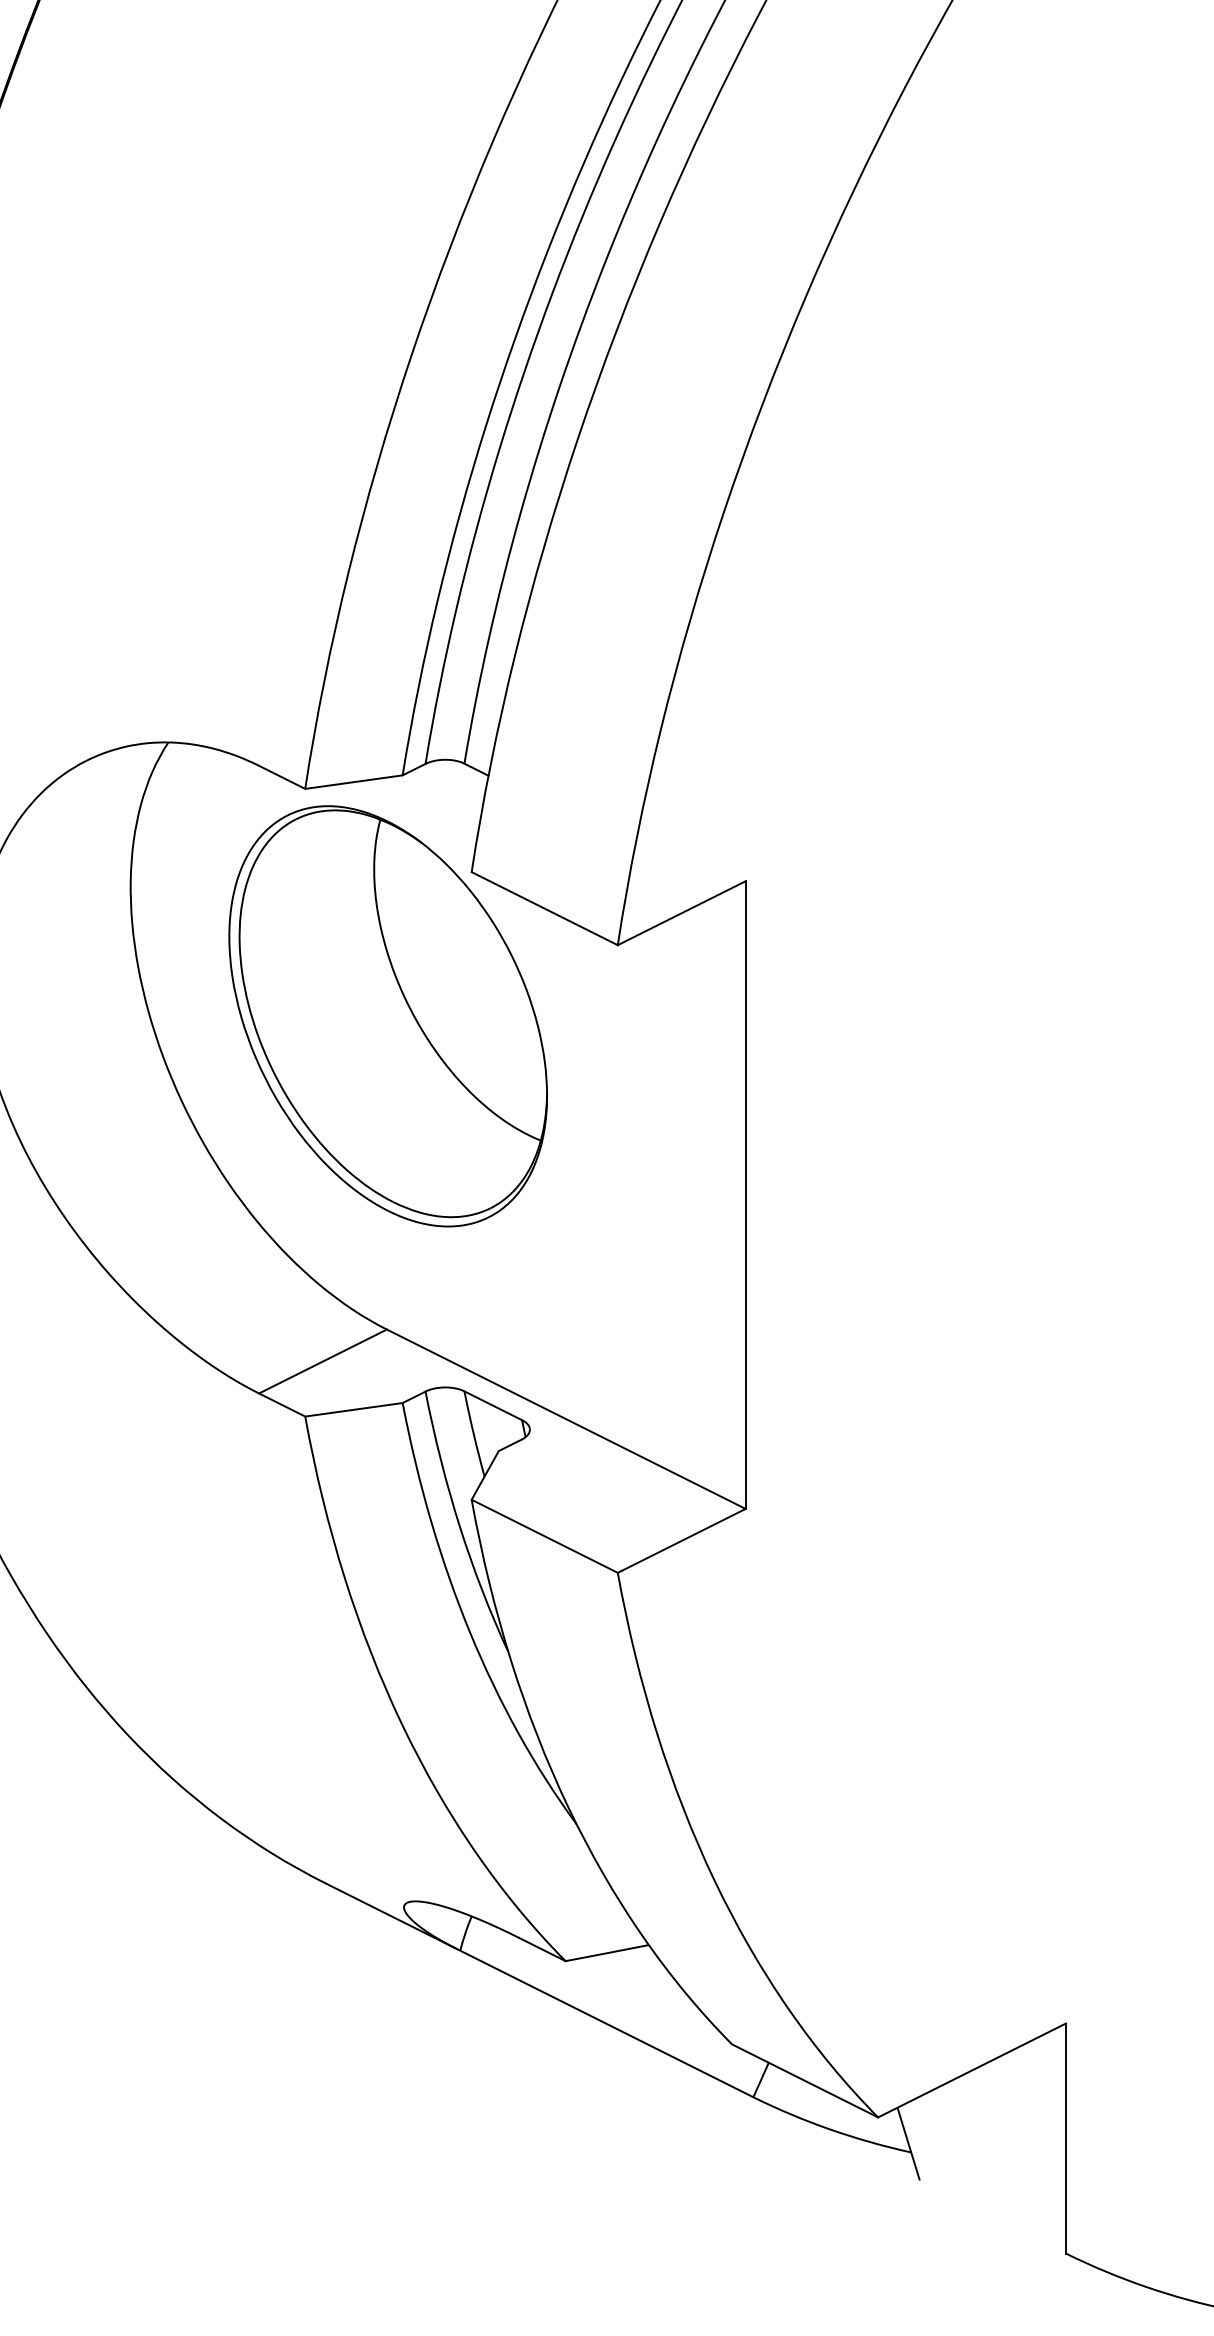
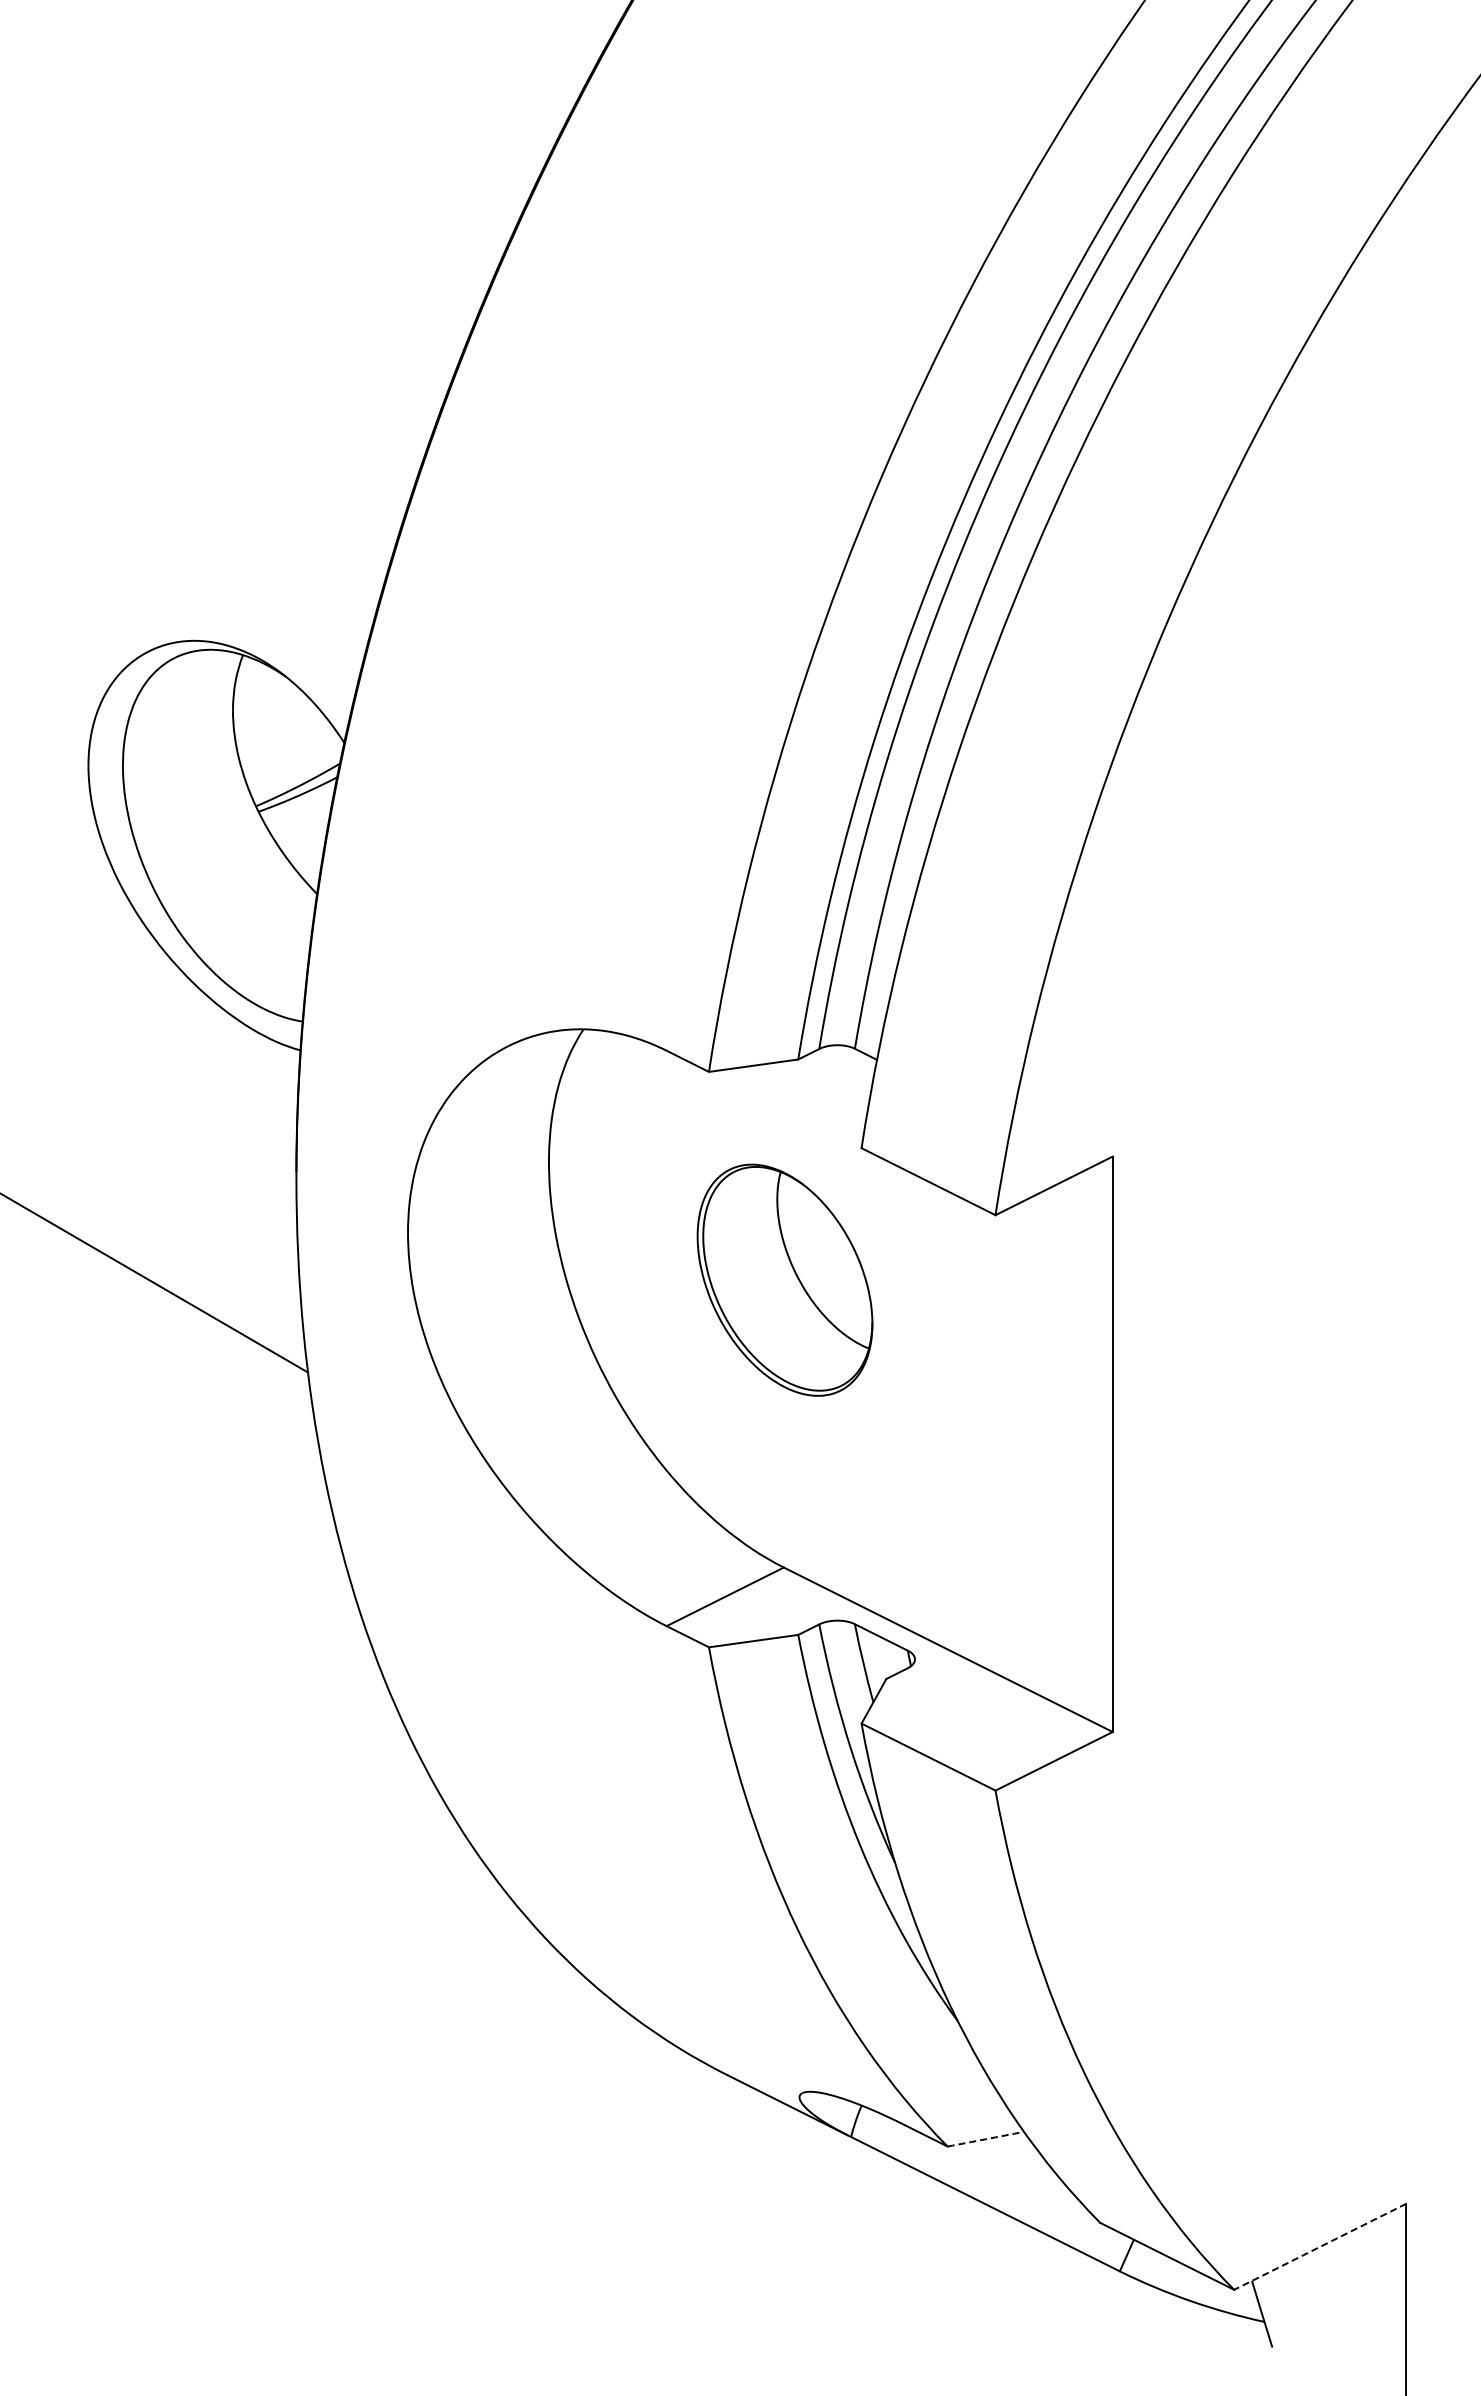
part: (387, 1015) -> (784, 1279), size x0.6
arc: (606, 1953) -> (985, 2139), solid -> dashed
line: (971, 2071) -> (1319, 2247), solid -> dashed

